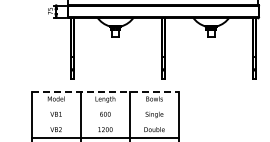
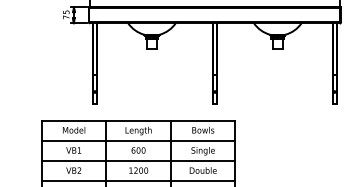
line: (105, 91) -> (138, 120), dashed -> solid
line: (105, 106) -> (138, 140), added
line: (105, 122) -> (138, 161), added

